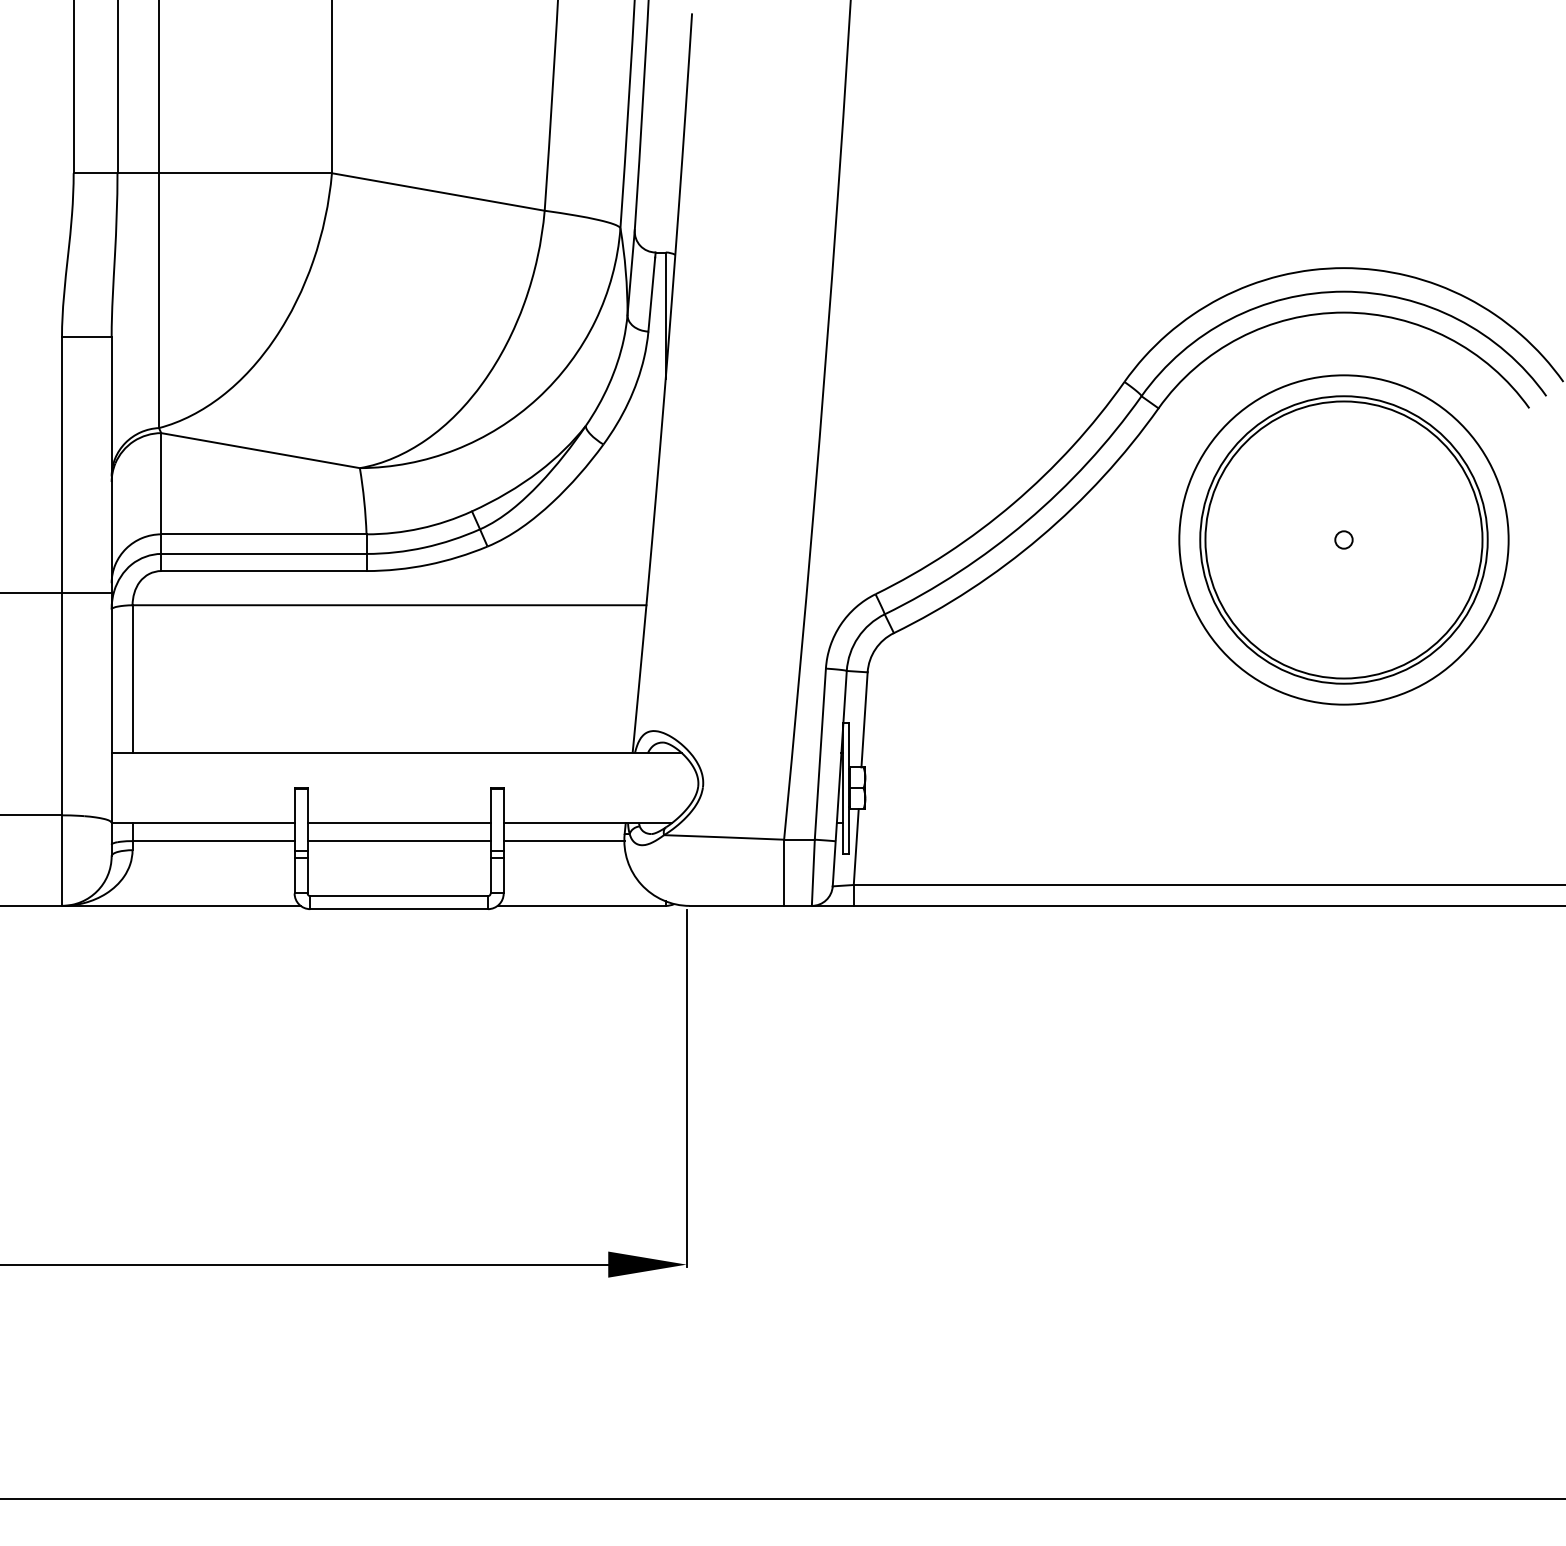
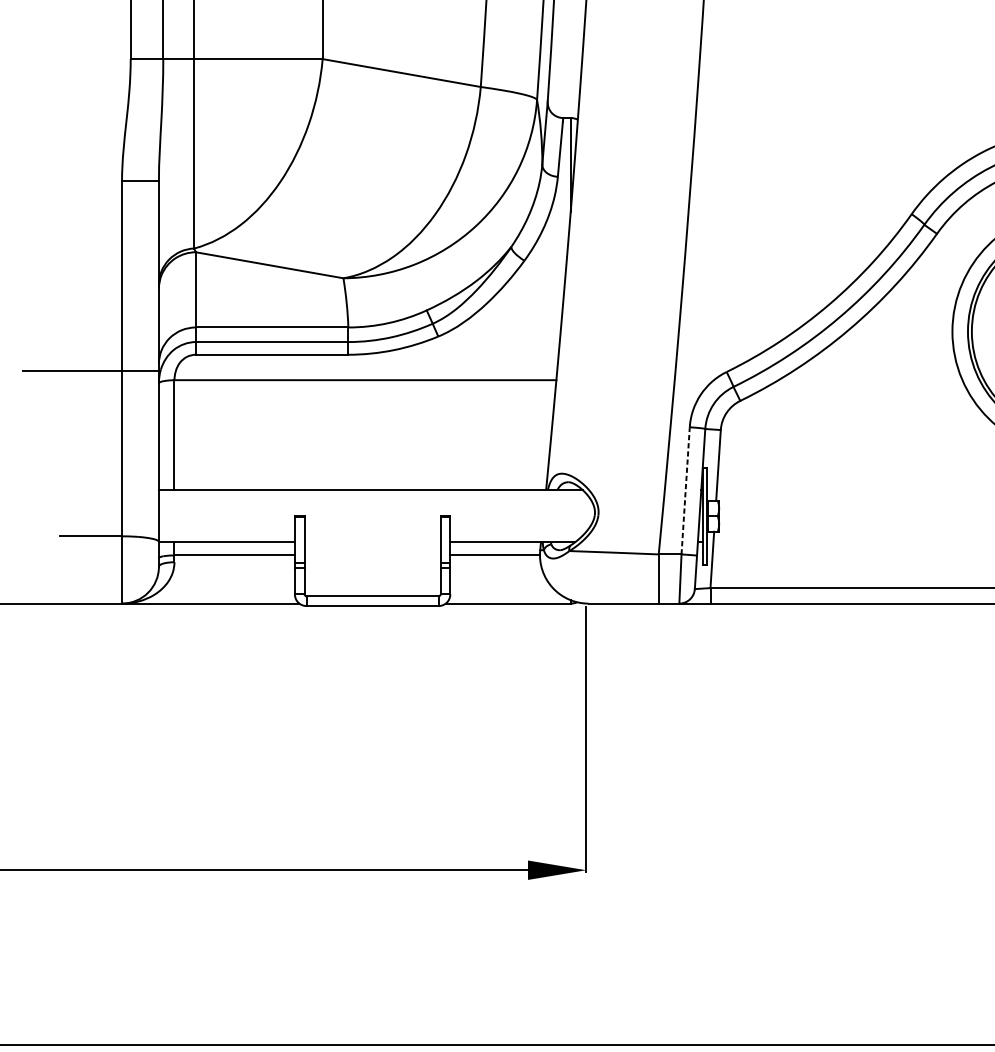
line: (820, 754) -> (685, 491), solid -> dashed
line: (398, 823) -> (372, 542), removed
line: (398, 841) -> (372, 555), removed

